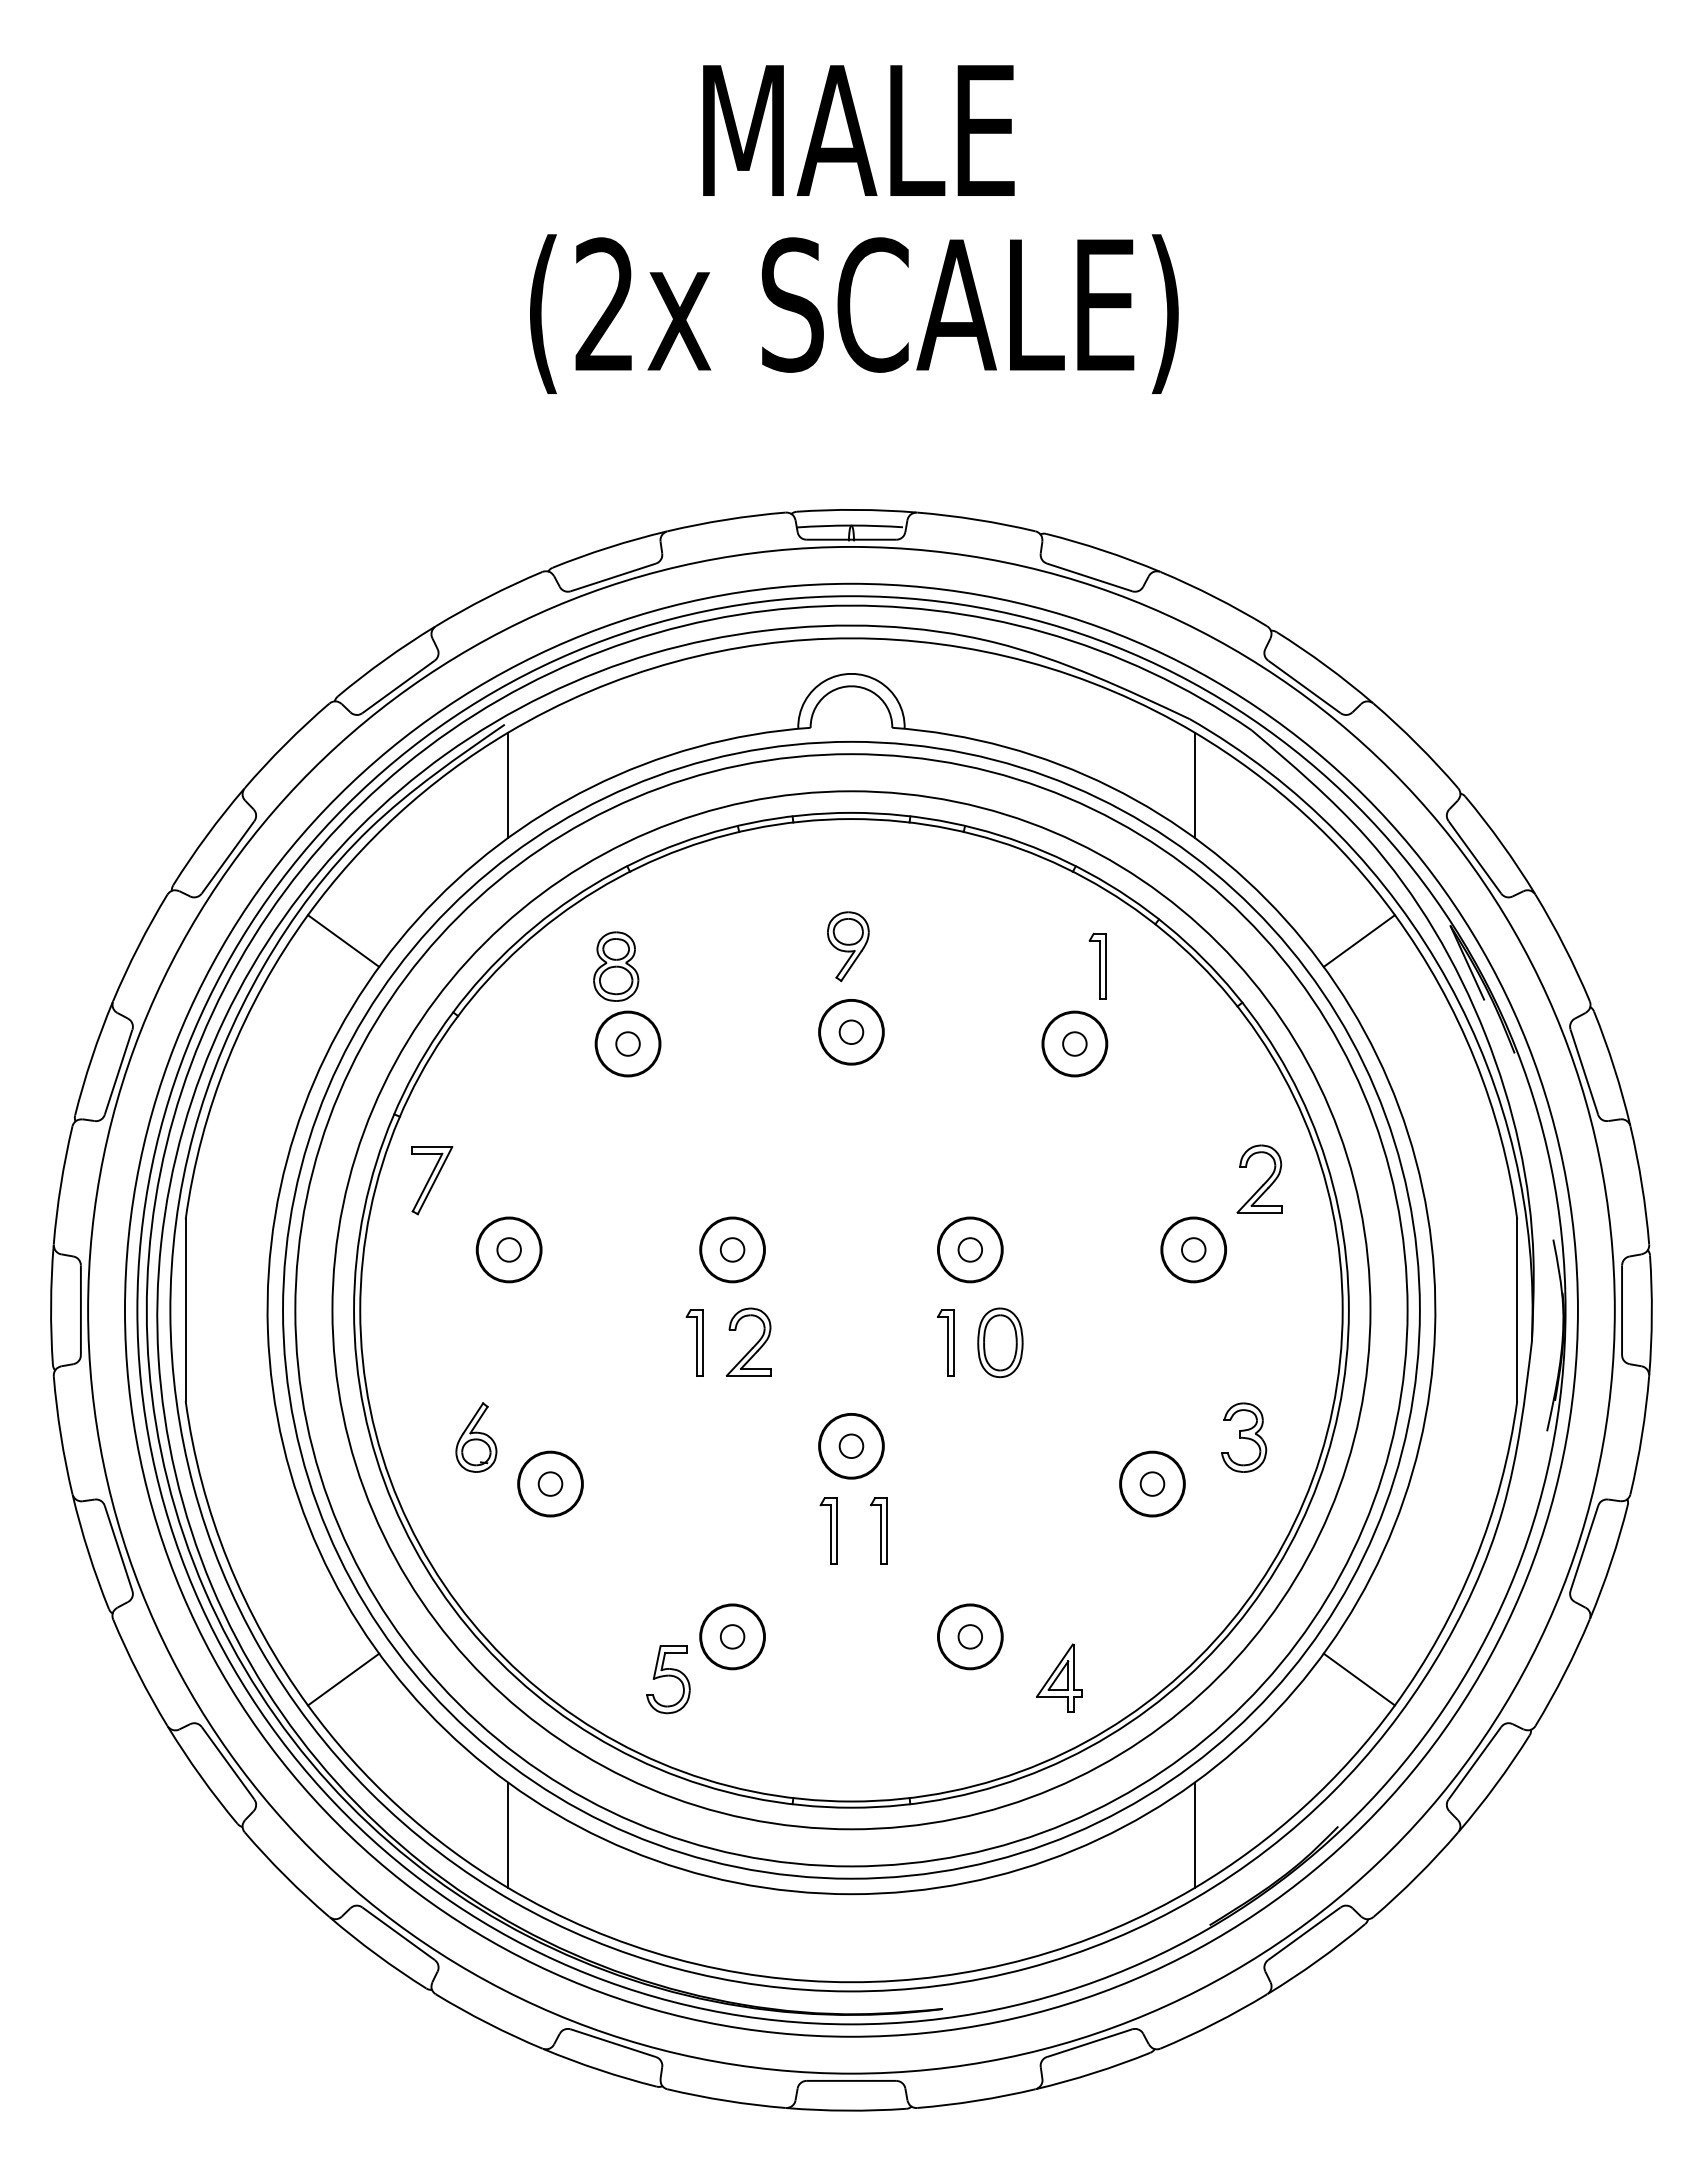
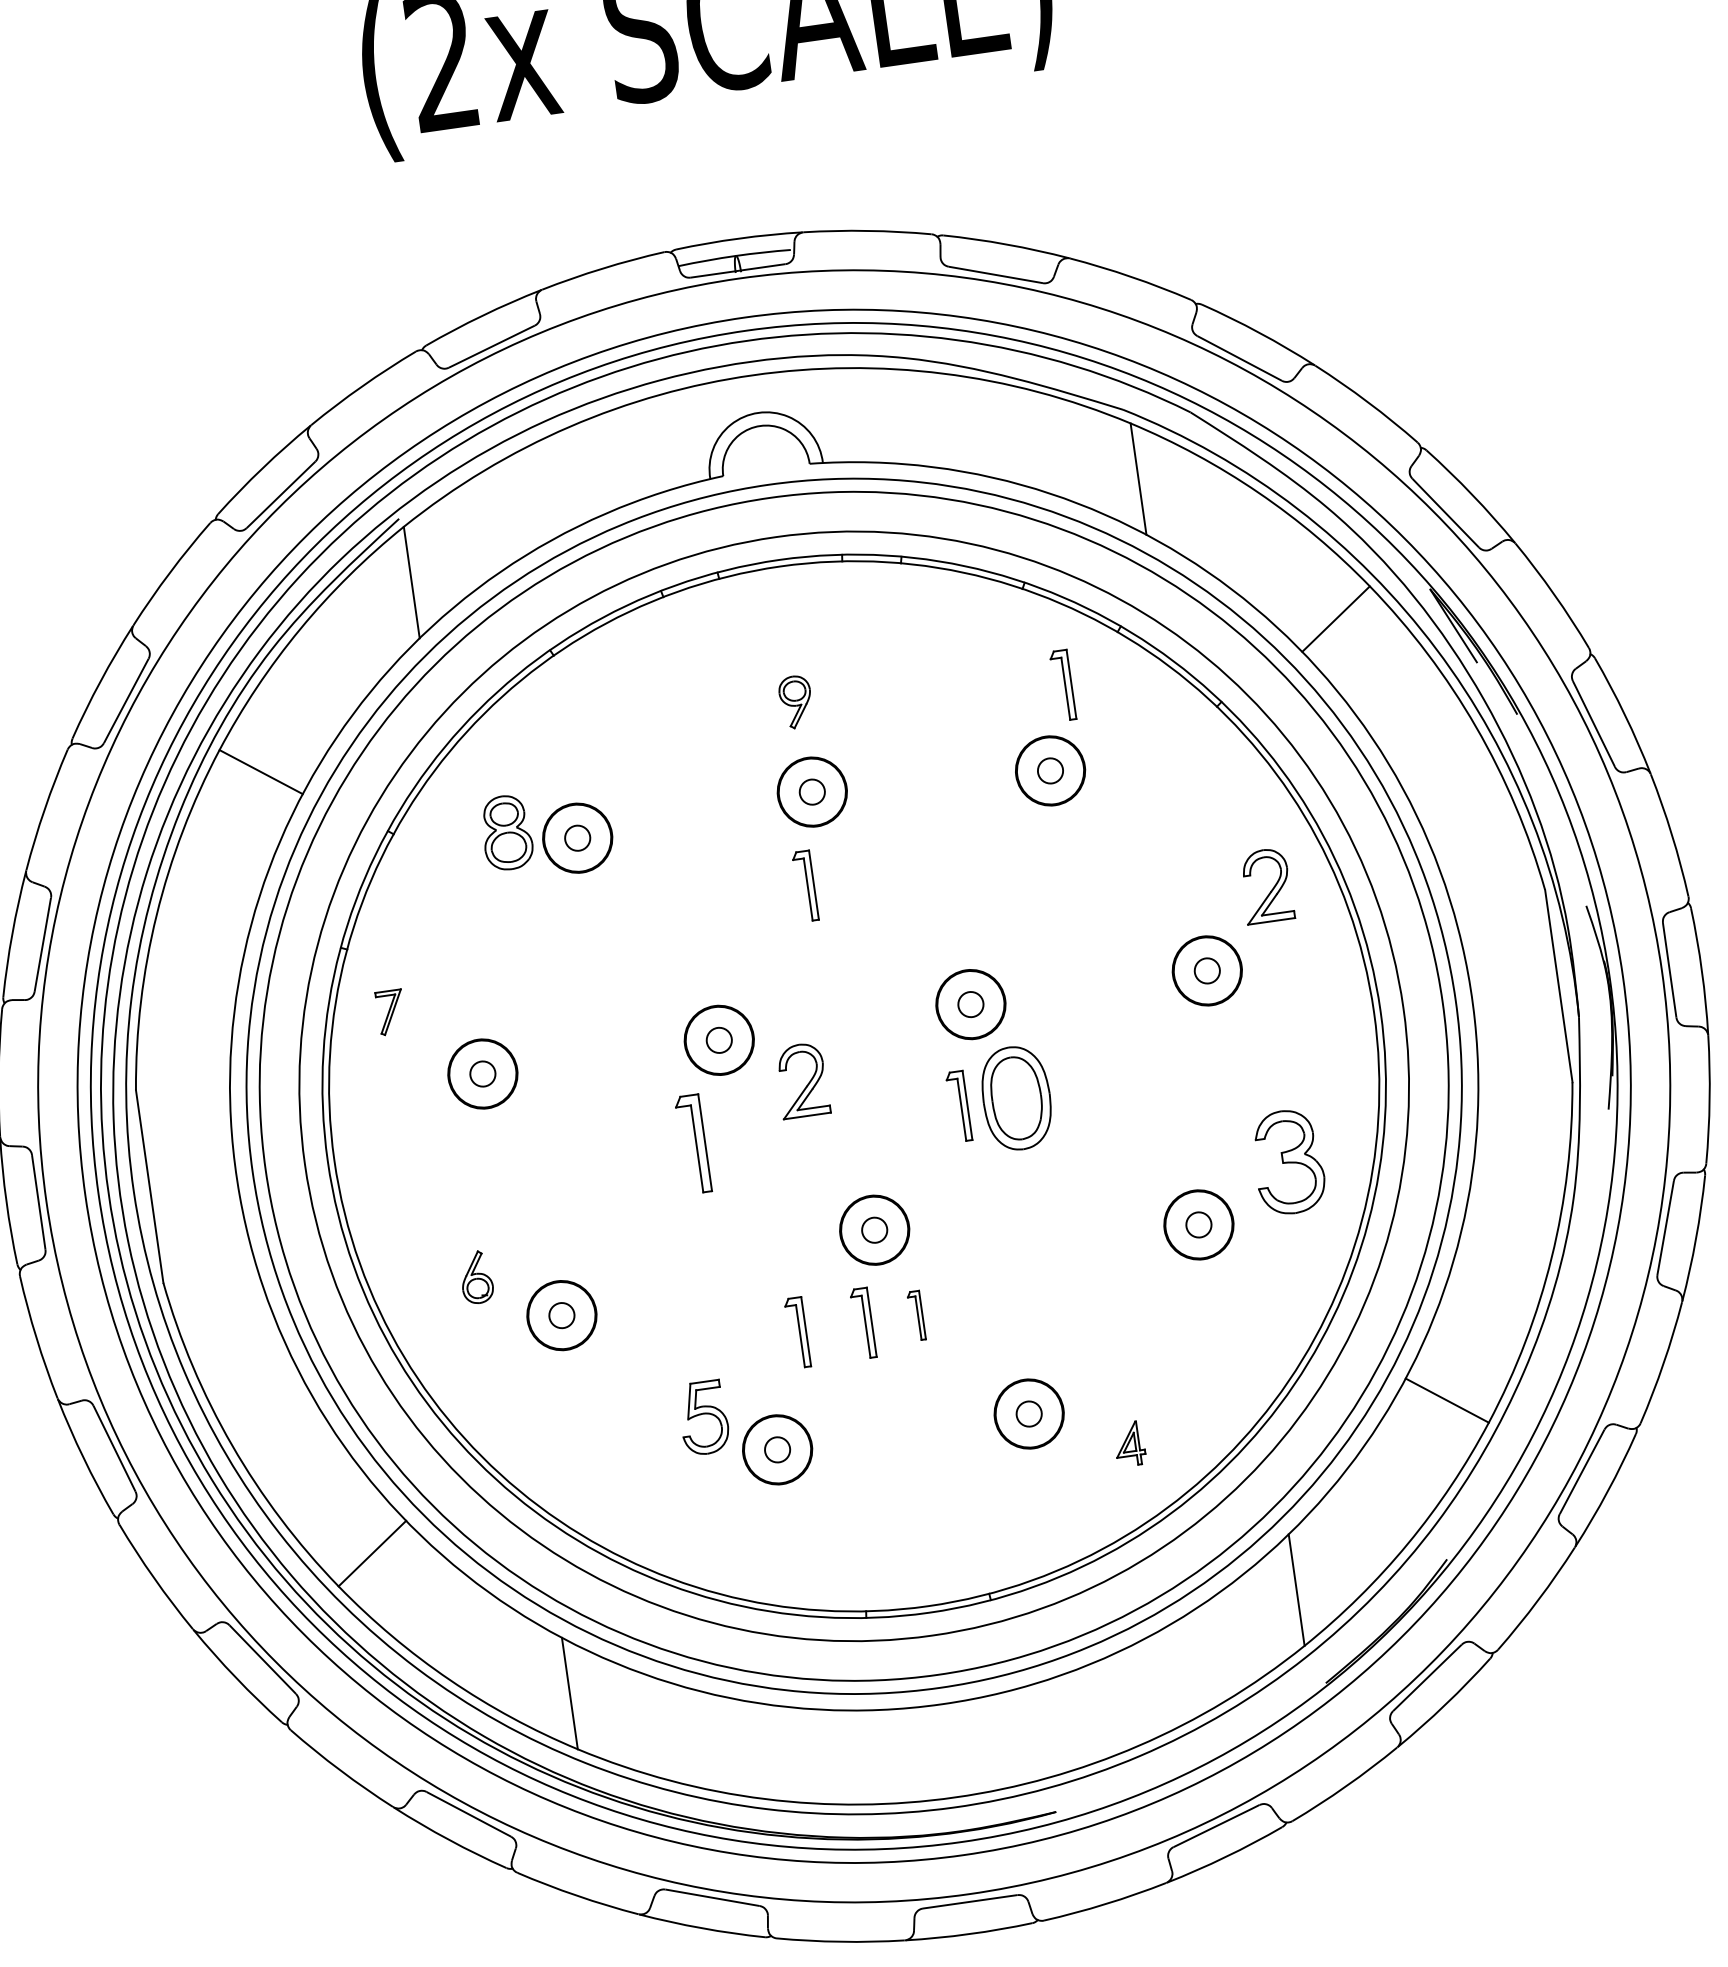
part: (848, 946) -> (796, 701), size x0.7
part: (616, 966) -> (507, 832), moved
part: (832, 1117) -> (805, 885), added
part: (432, 1180) -> (391, 1012), size x0.6
part: (694, 1342) -> (692, 1144), size x1.4
part: (1000, 1342) -> (1016, 1097), size x1.4
part: (753, 1345) -> (807, 1083), moved
part: (476, 1437) -> (476, 1277), size x0.7
part: (1244, 1437) -> (1289, 1161), size x1.4
part: (766, 1530) -> (797, 1332), added
part: (878, 1530) -> (915, 1315), size x0.7
part: (1059, 1677) -> (1129, 1443), size x0.6
part: (668, 1679) -> (703, 1417), moved

